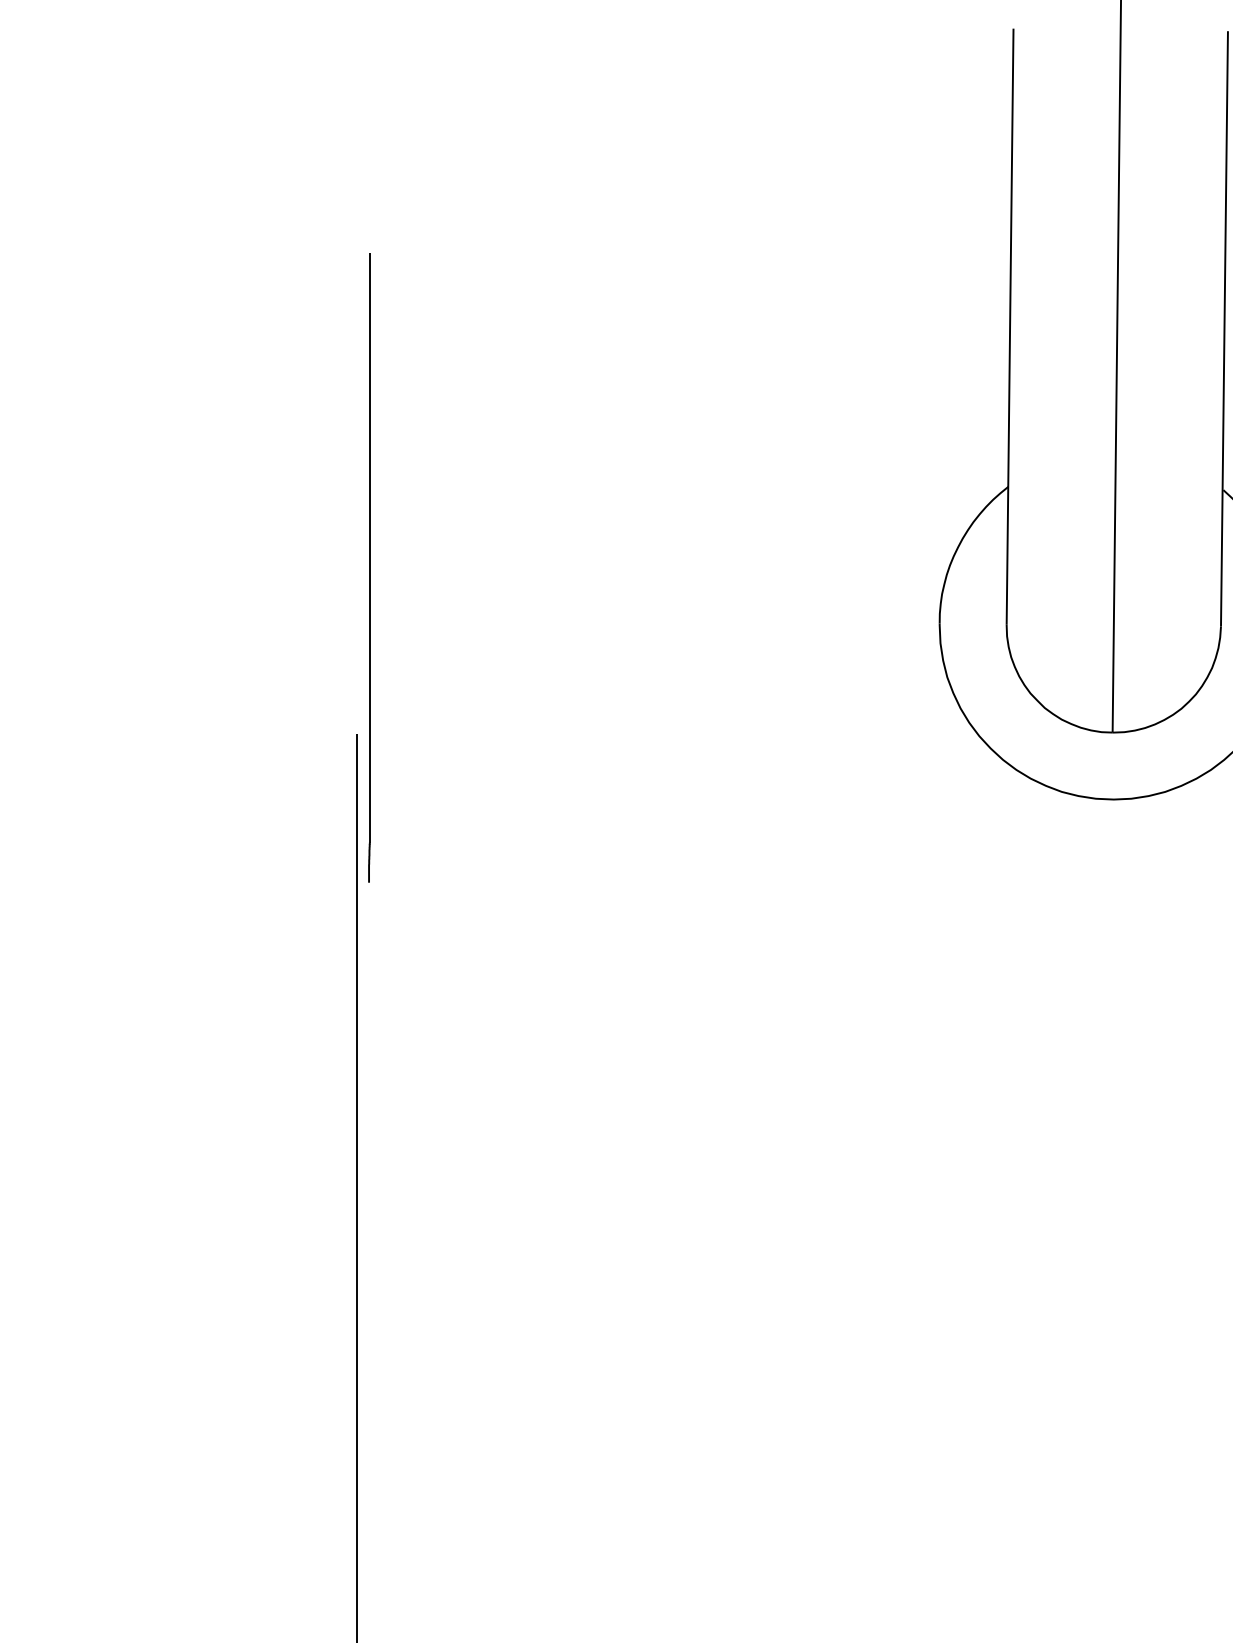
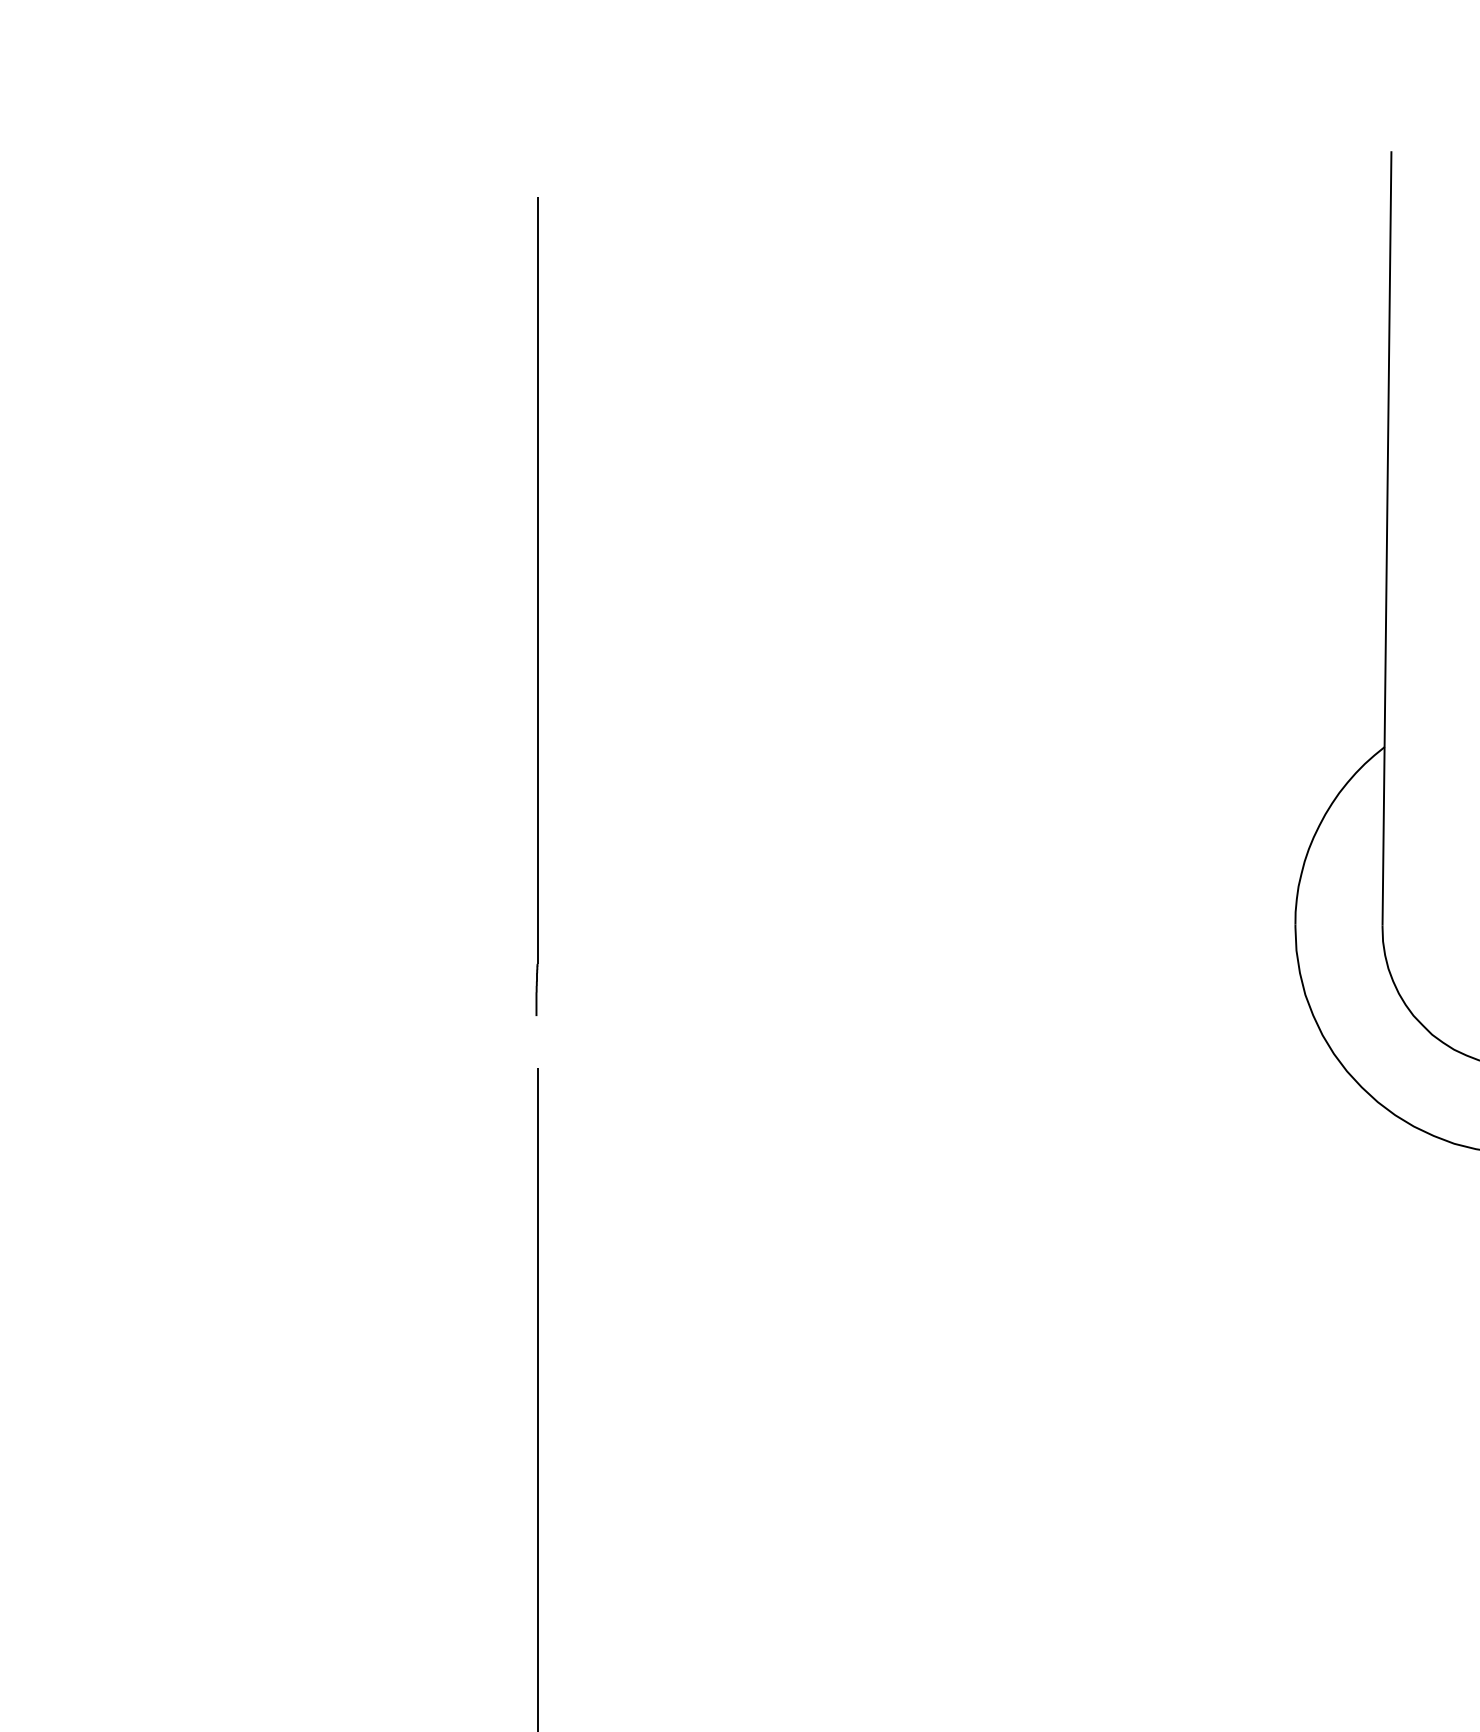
line: (369, 567) -> (537, 606), moved

